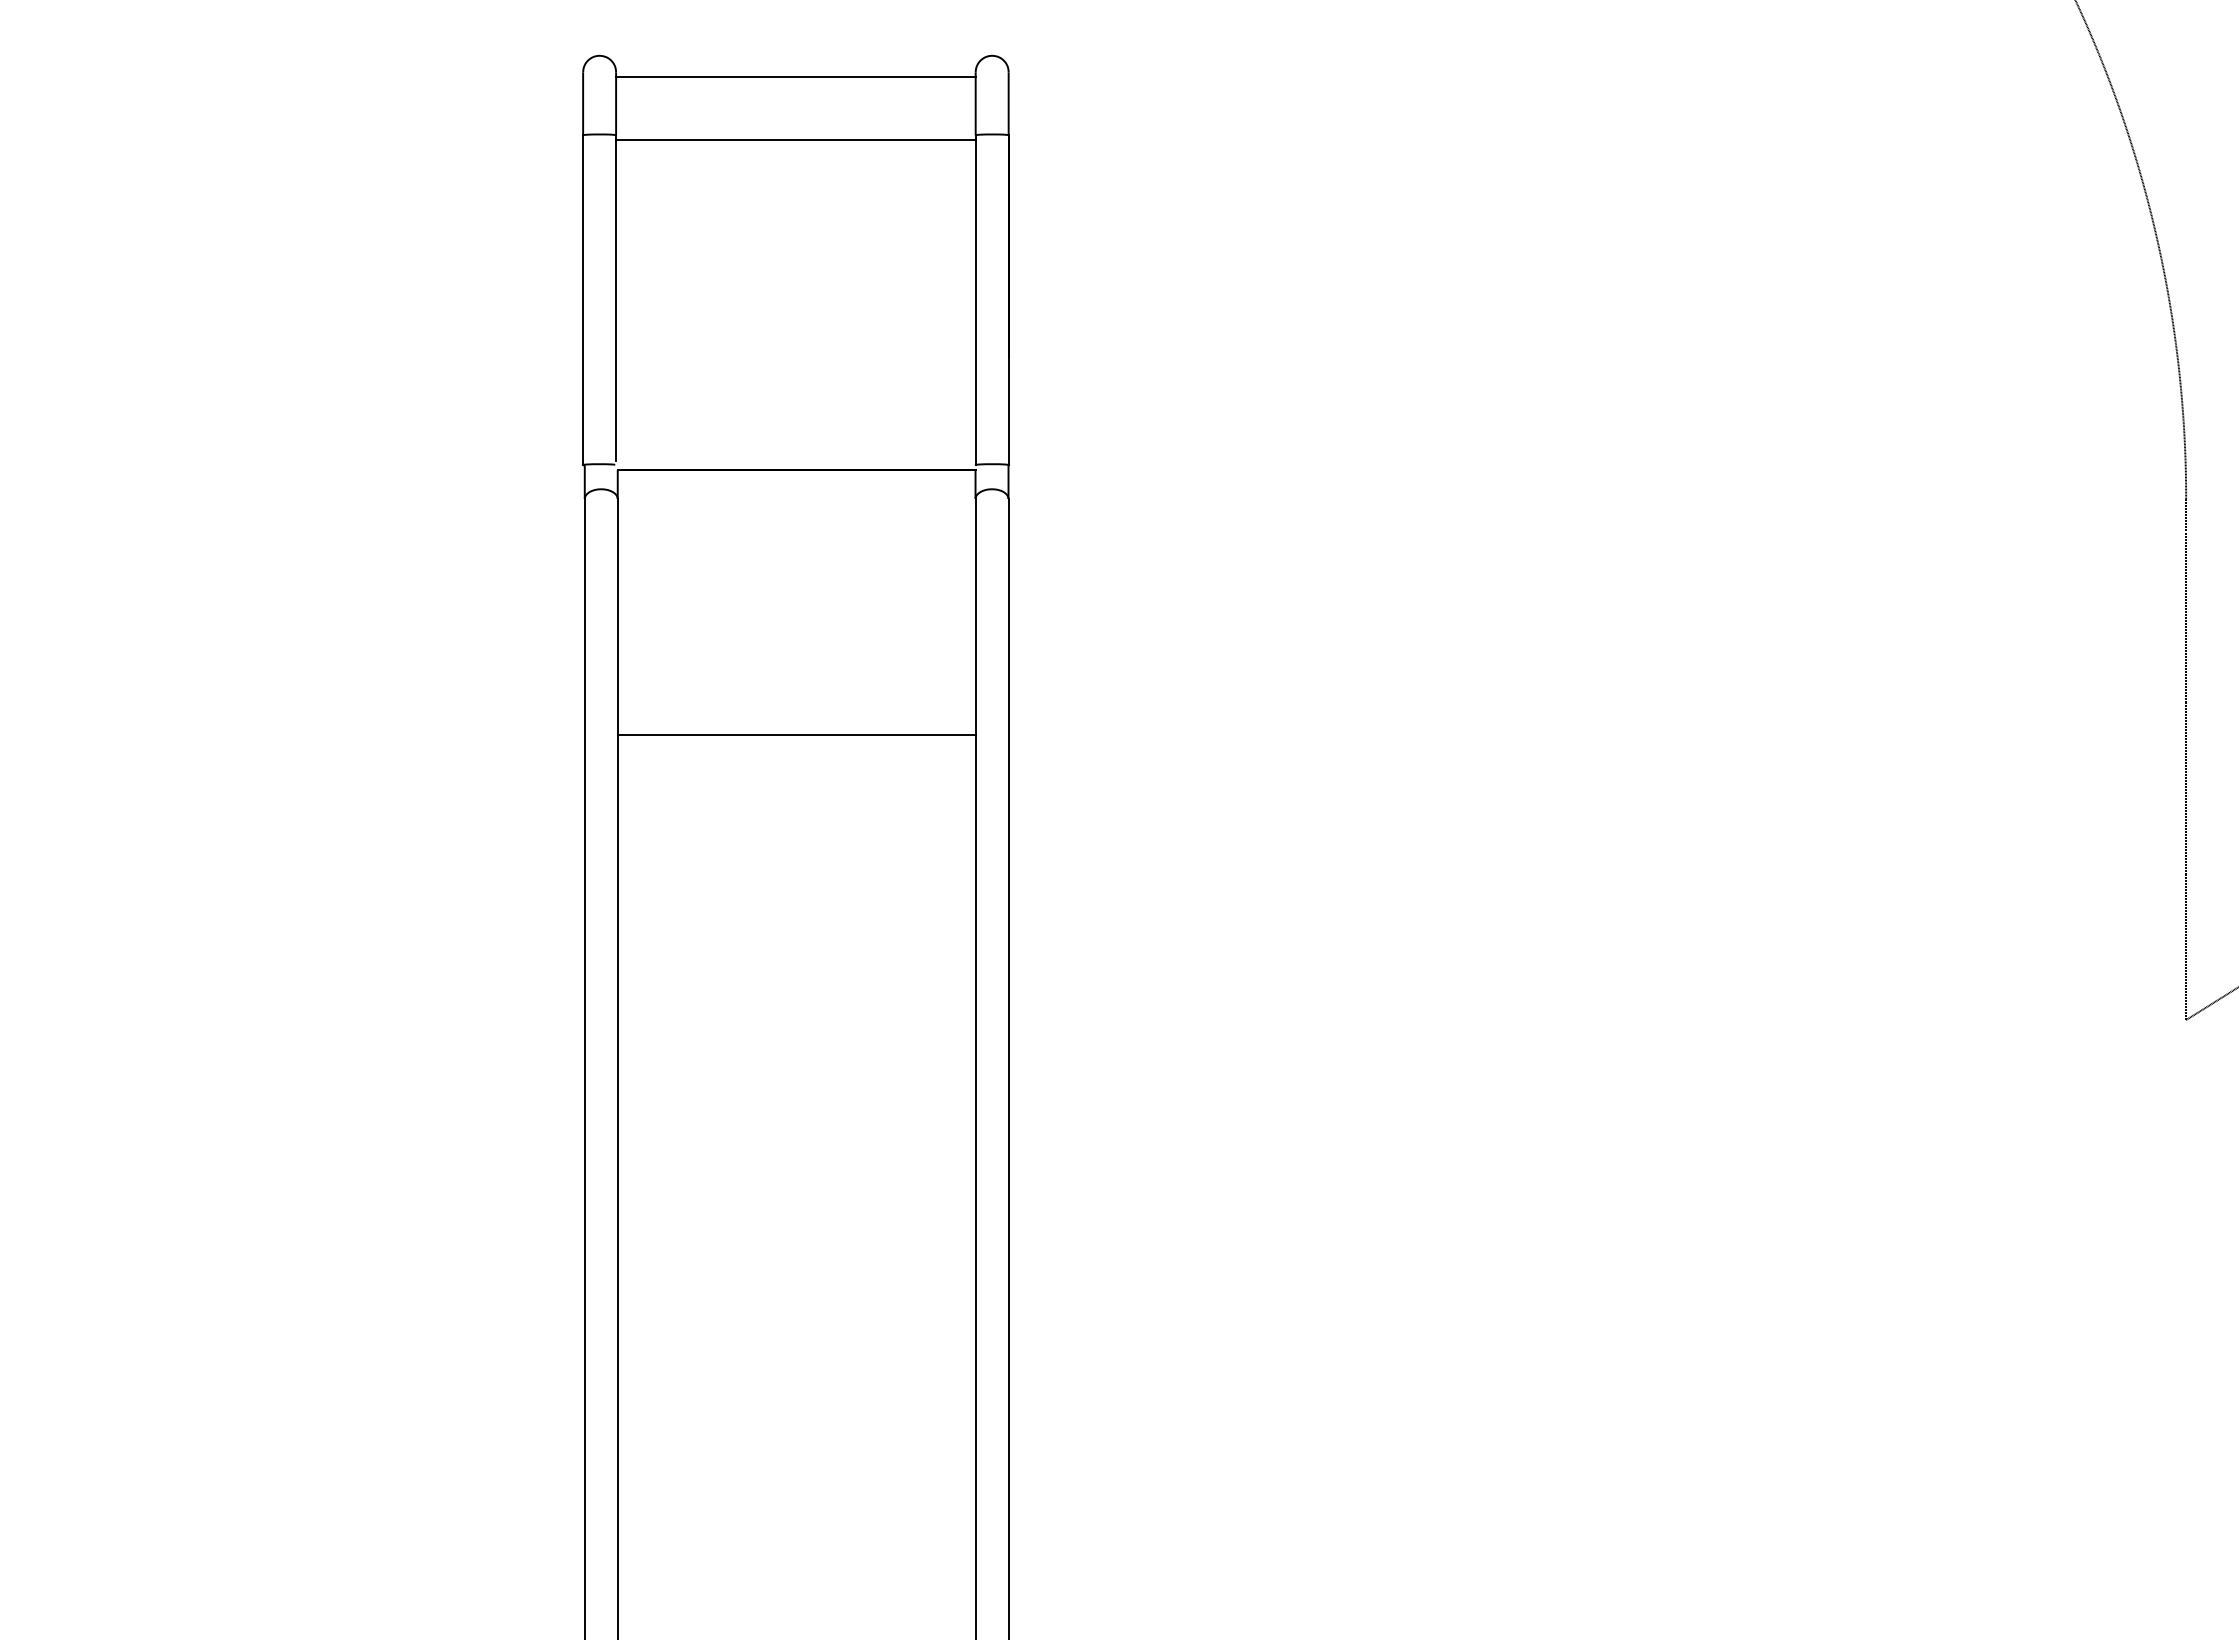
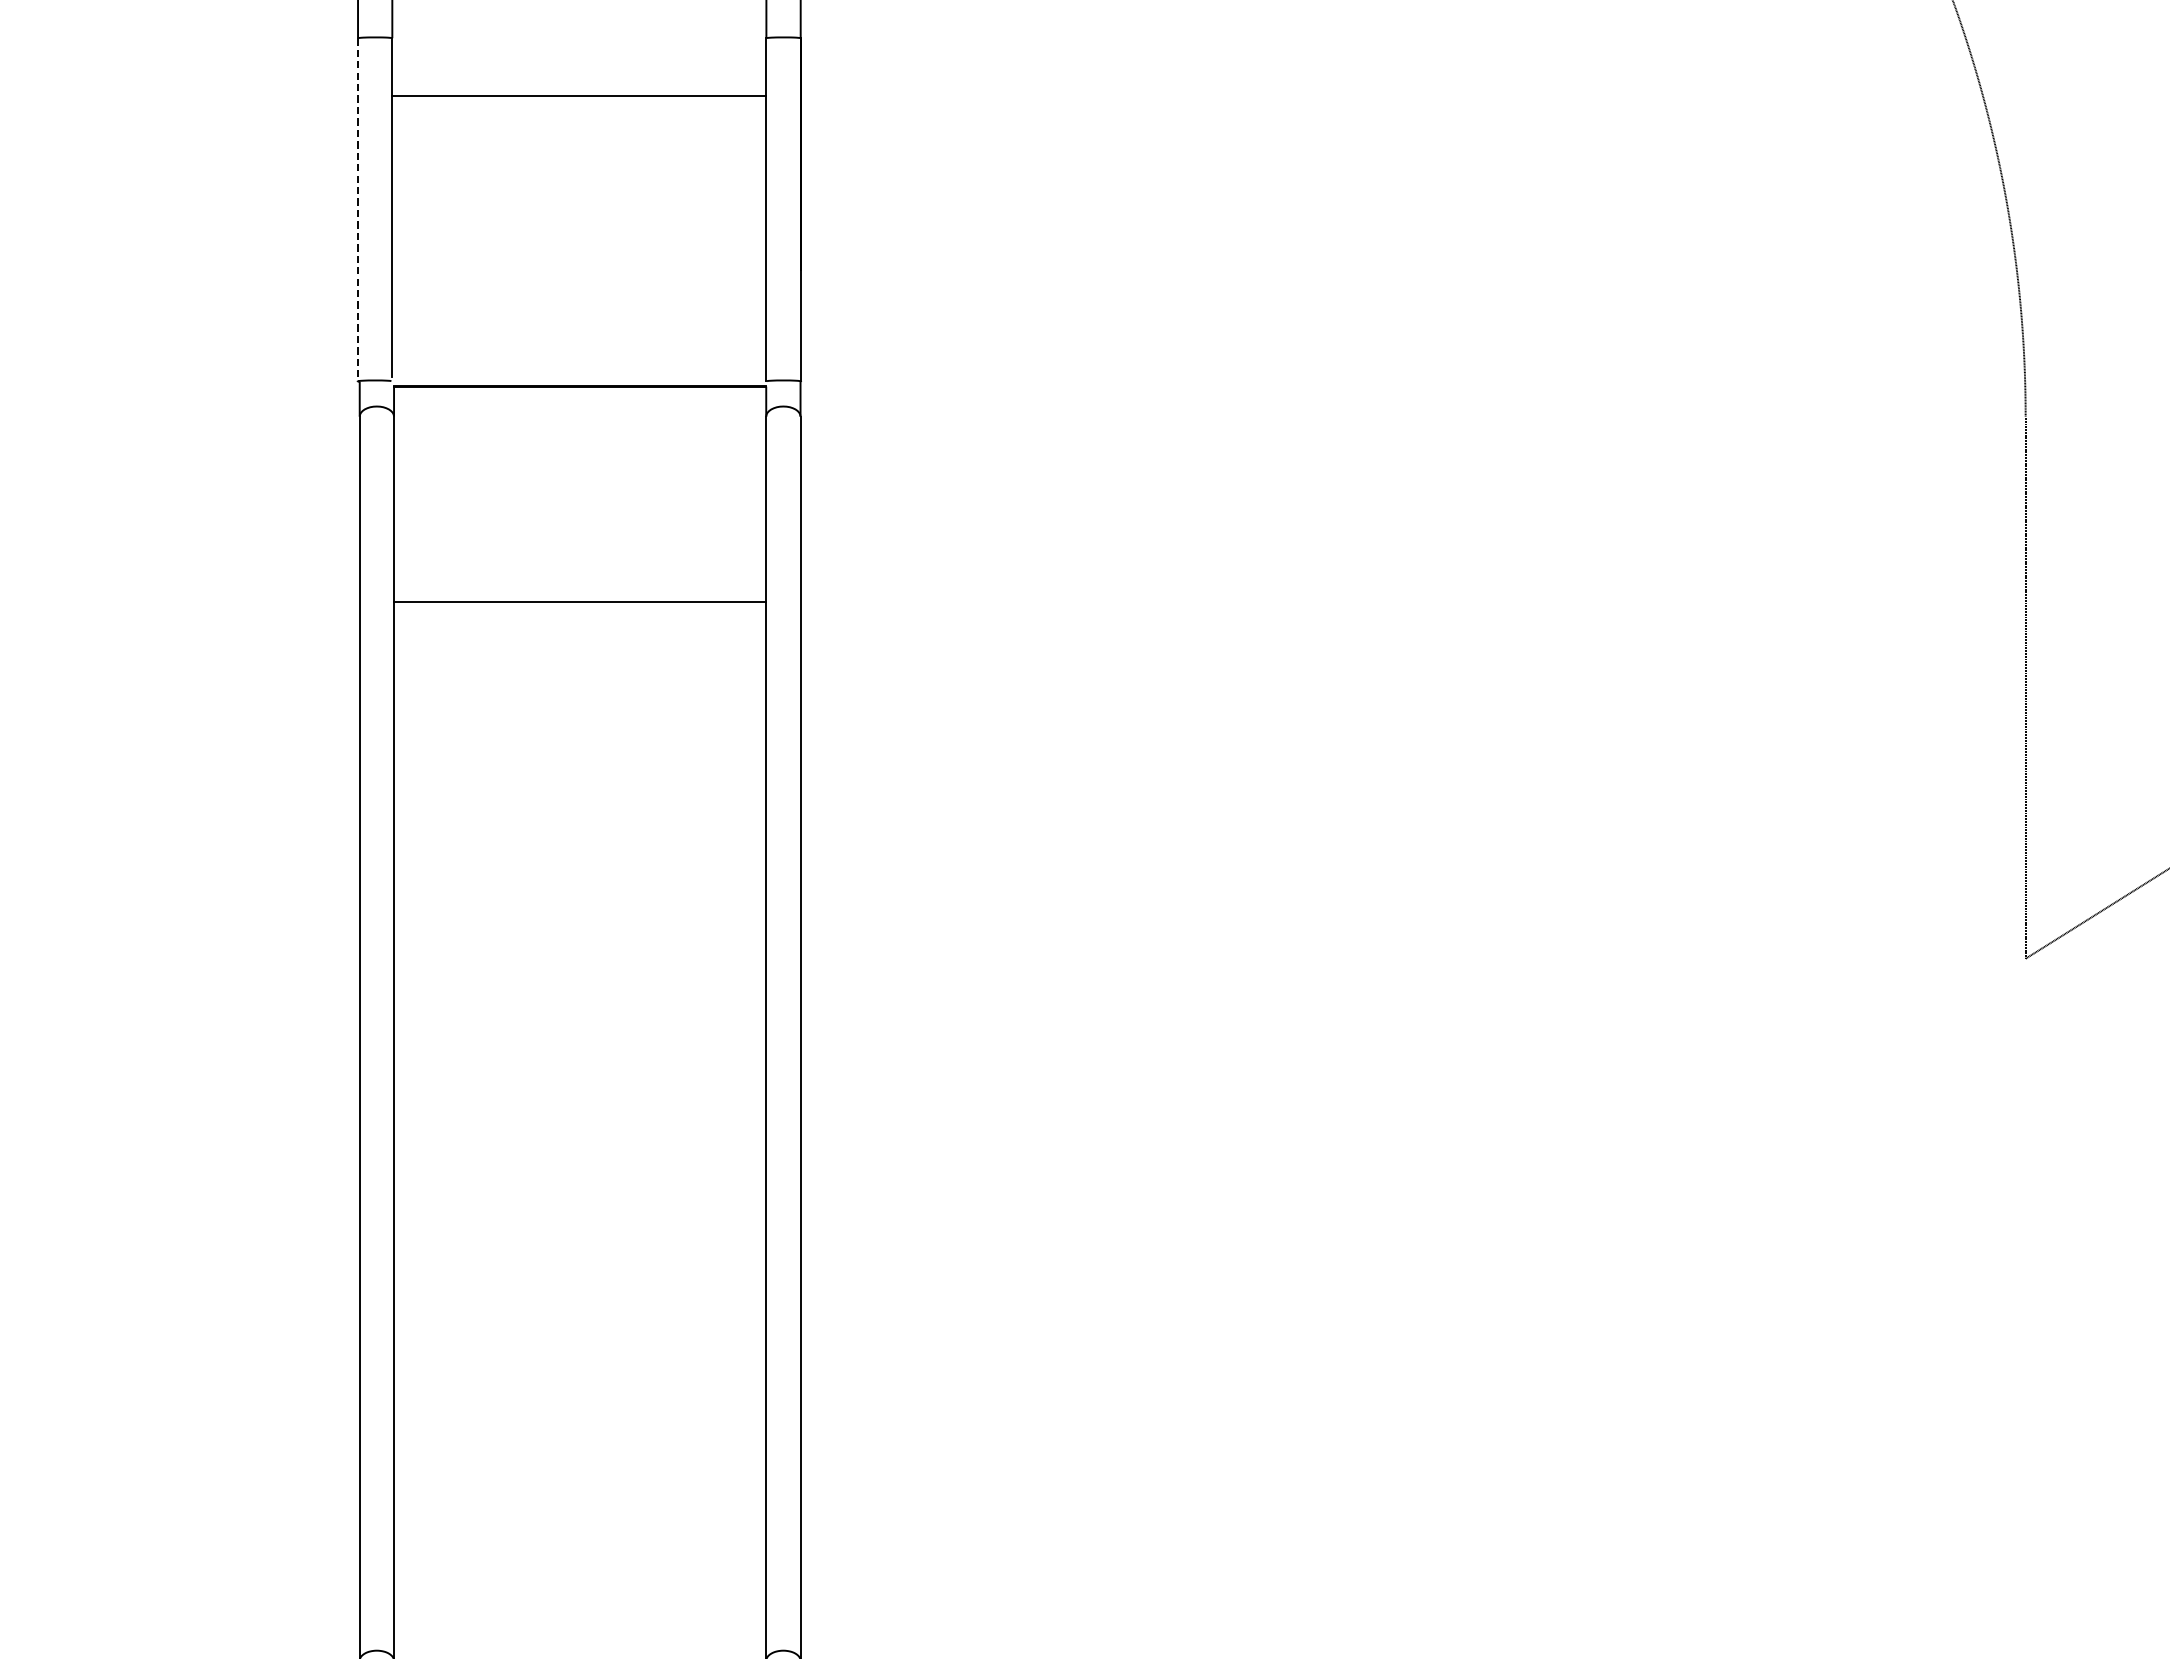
line: (795, 140) -> (578, 96), moved
line: (583, 300) -> (358, 210), solid -> dashed
line: (796, 735) -> (579, 602), moved

